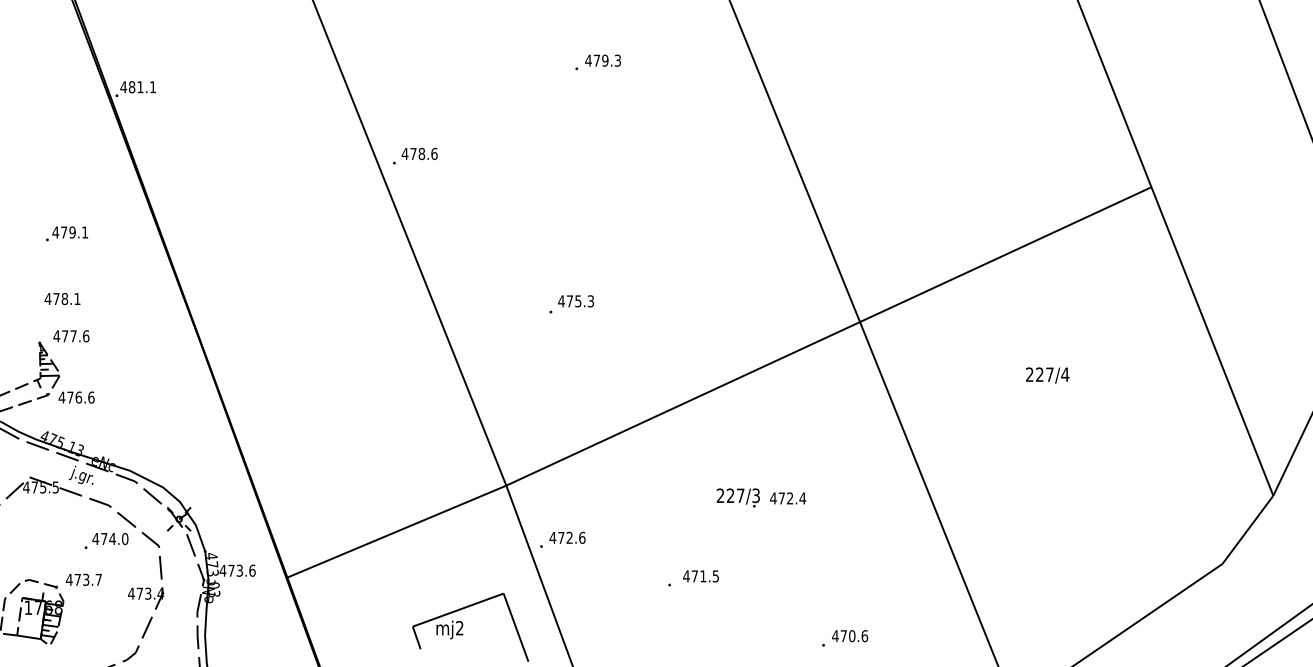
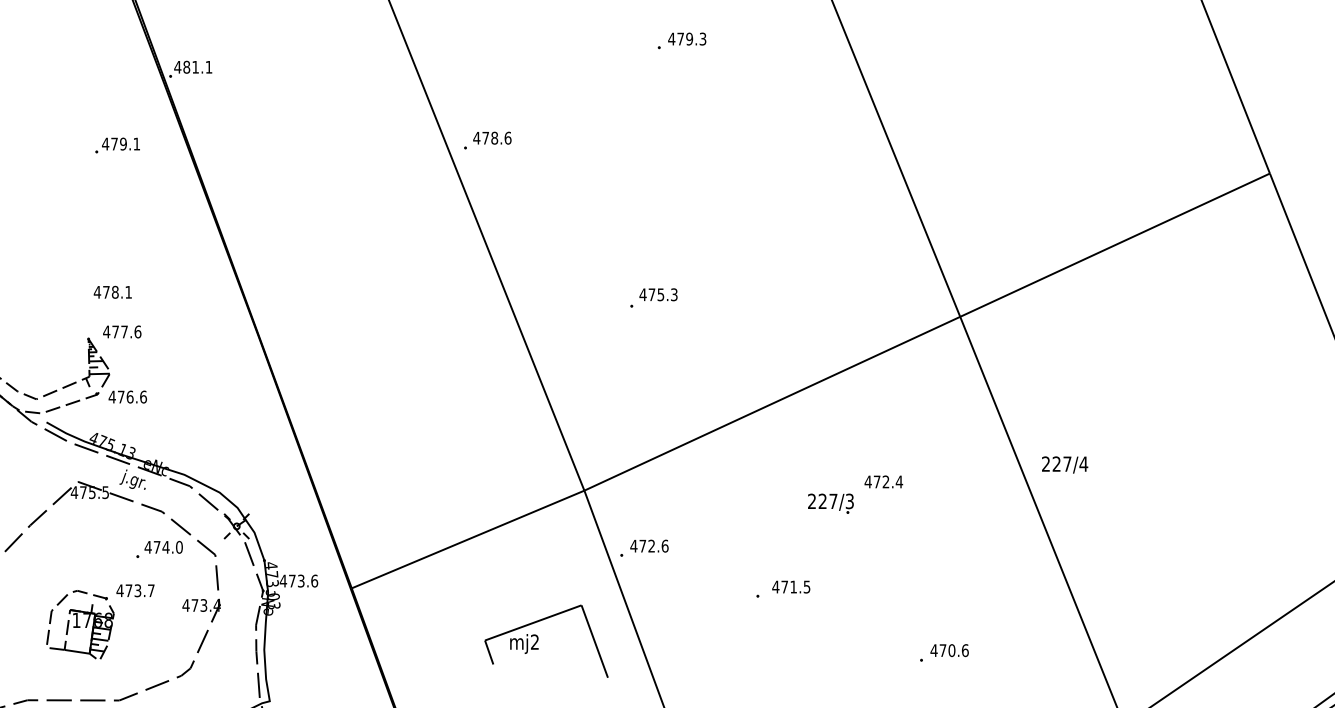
text: (67, 233) -> (118, 145), moved
text: (1047, 375) -> (1064, 464), moved
text: (788, 498) -> (884, 482), moved

